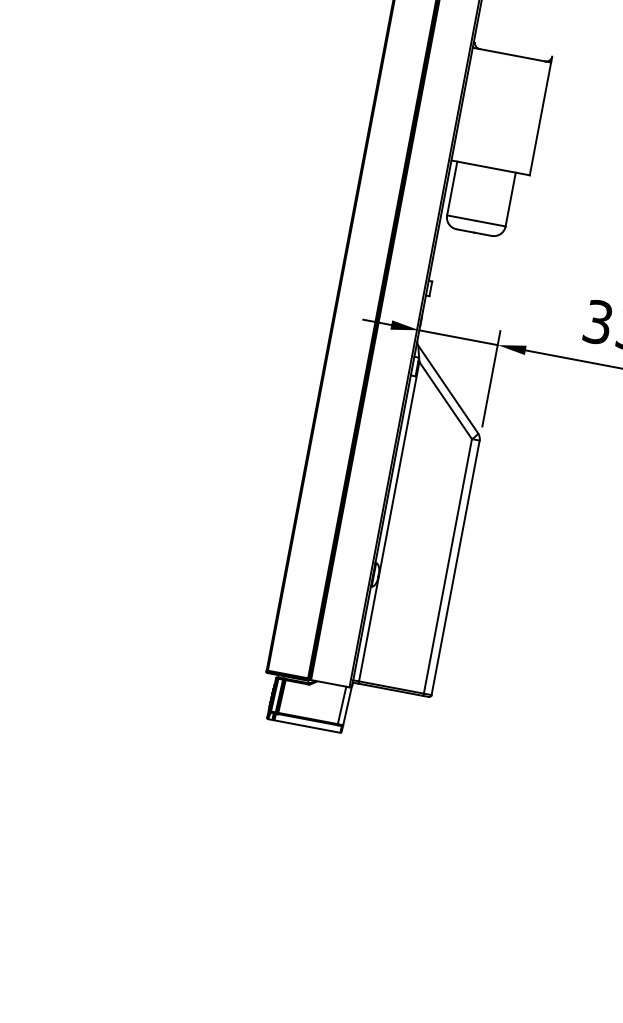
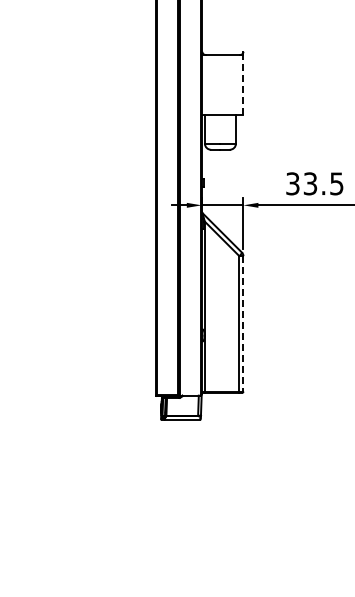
line: (540, 118) -> (243, 84), solid -> dashed
line: (455, 567) -> (243, 323), solid -> dashed

